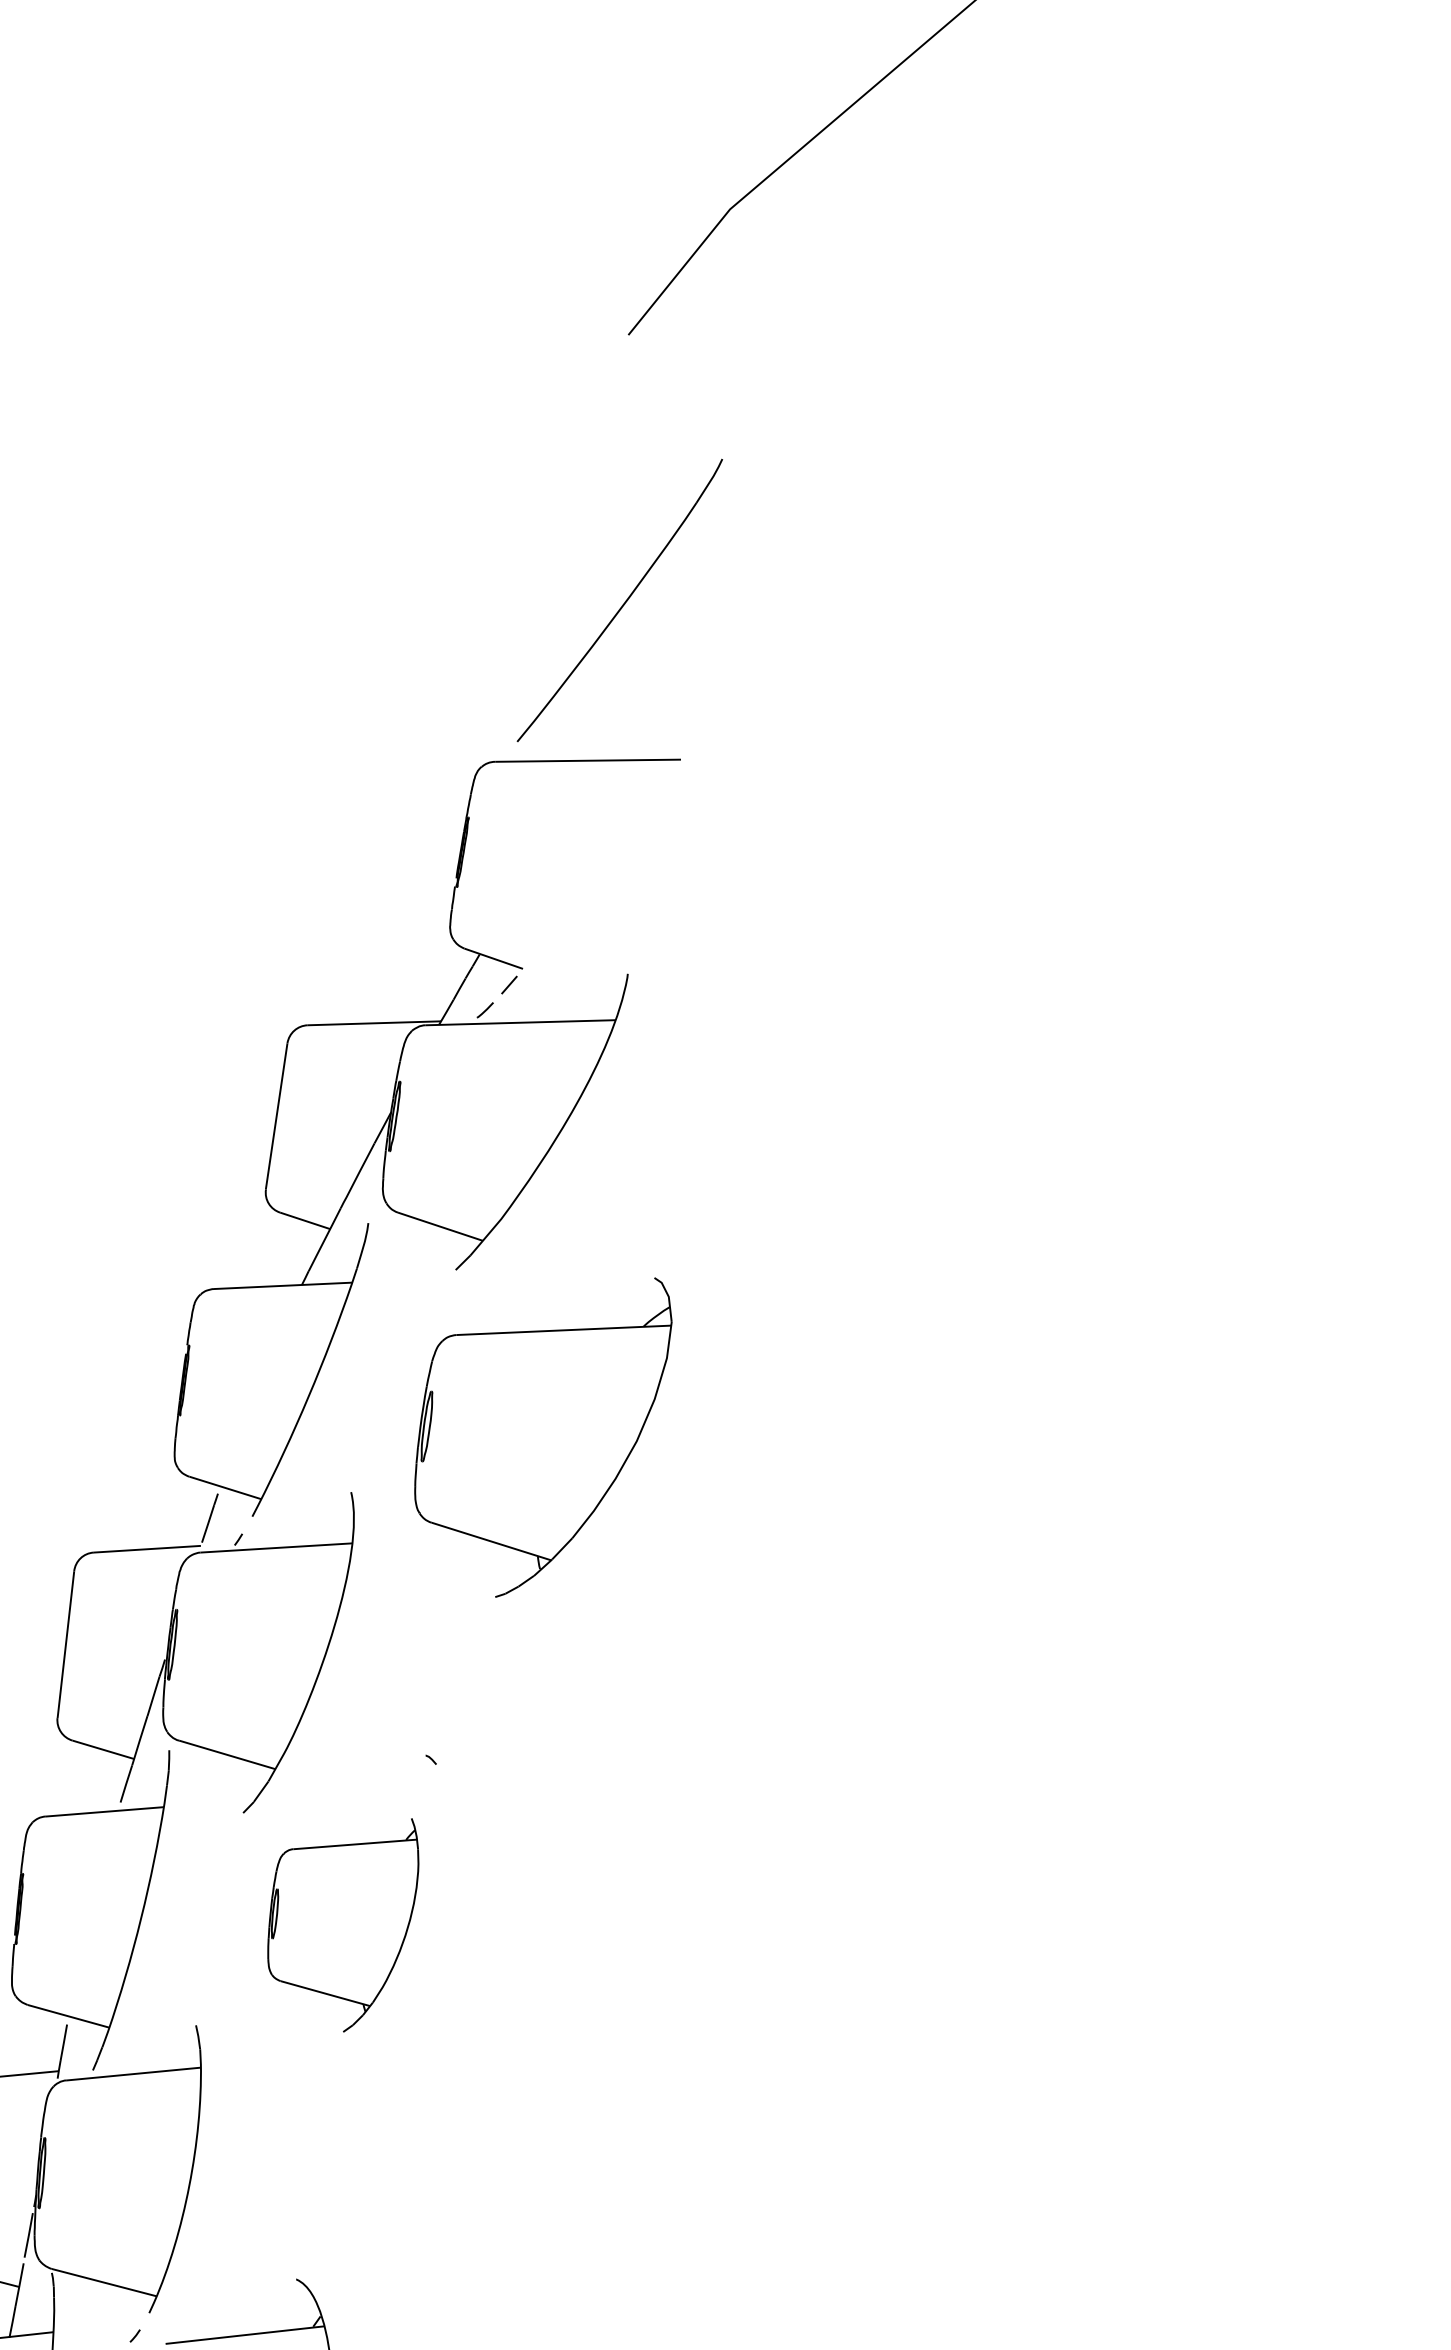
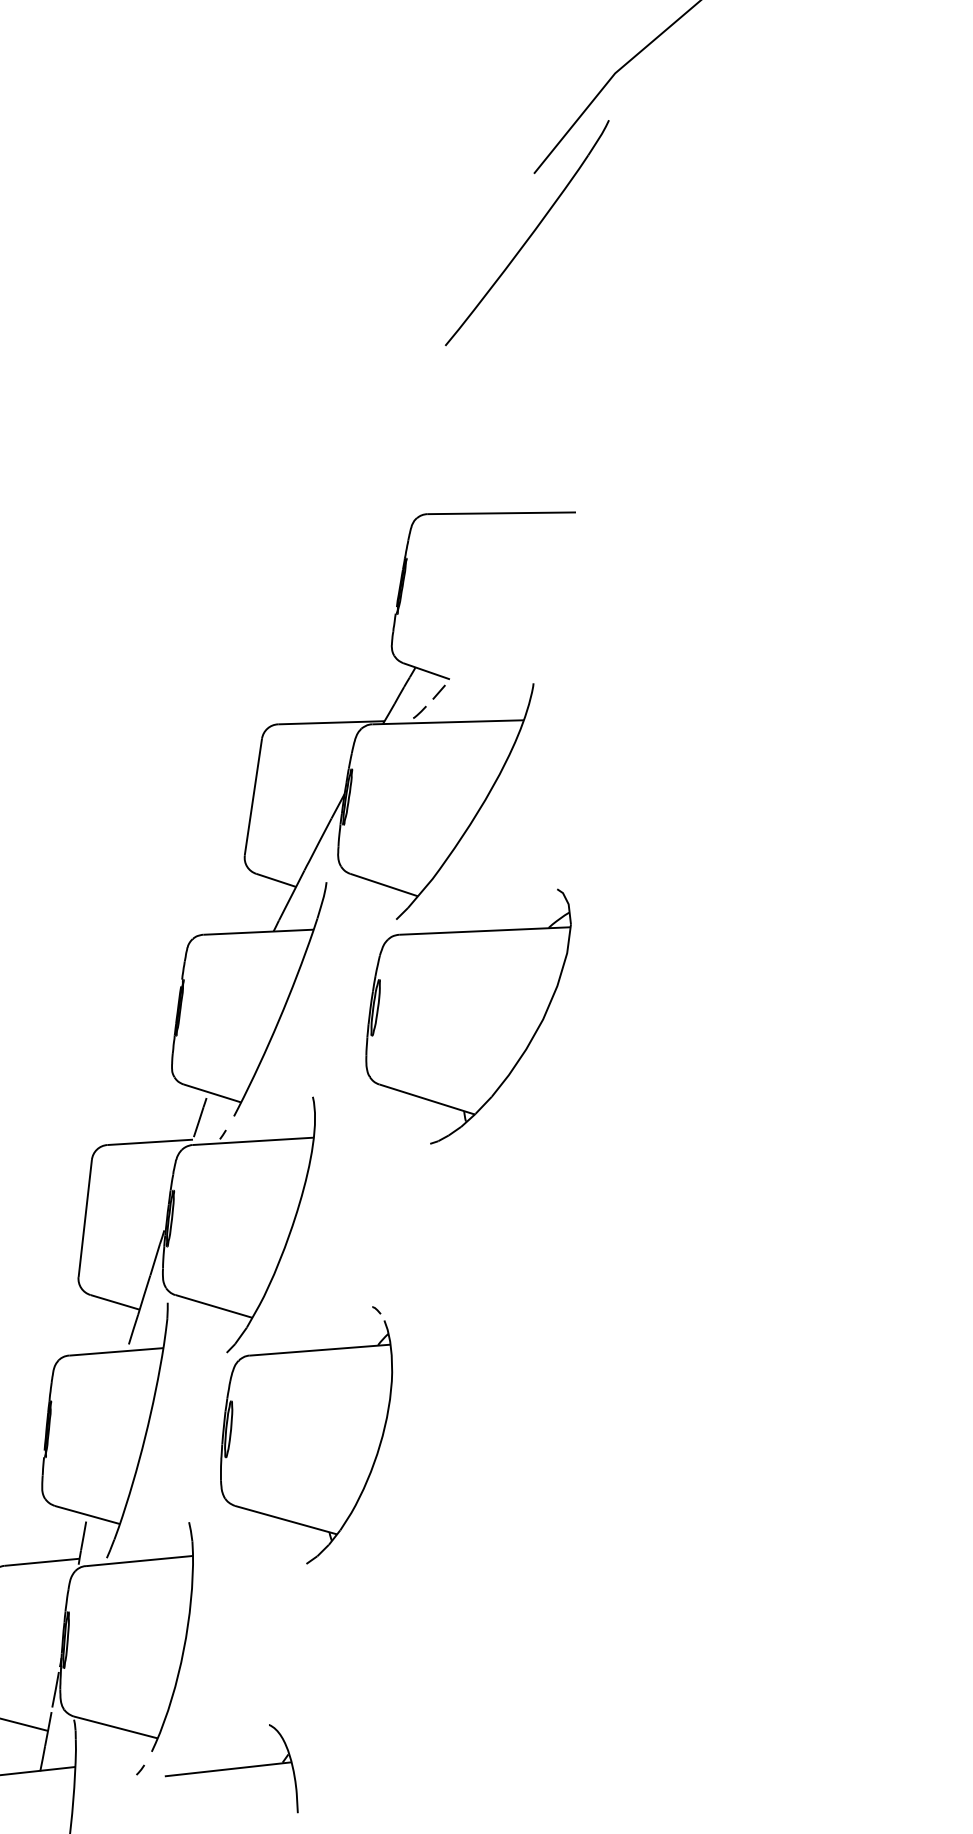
part: (619, 600) -> (526, 233), moved
part: (543, 1437) -> (468, 1016), moved
part: (343, 1925) -> (306, 1442), size x1.43

